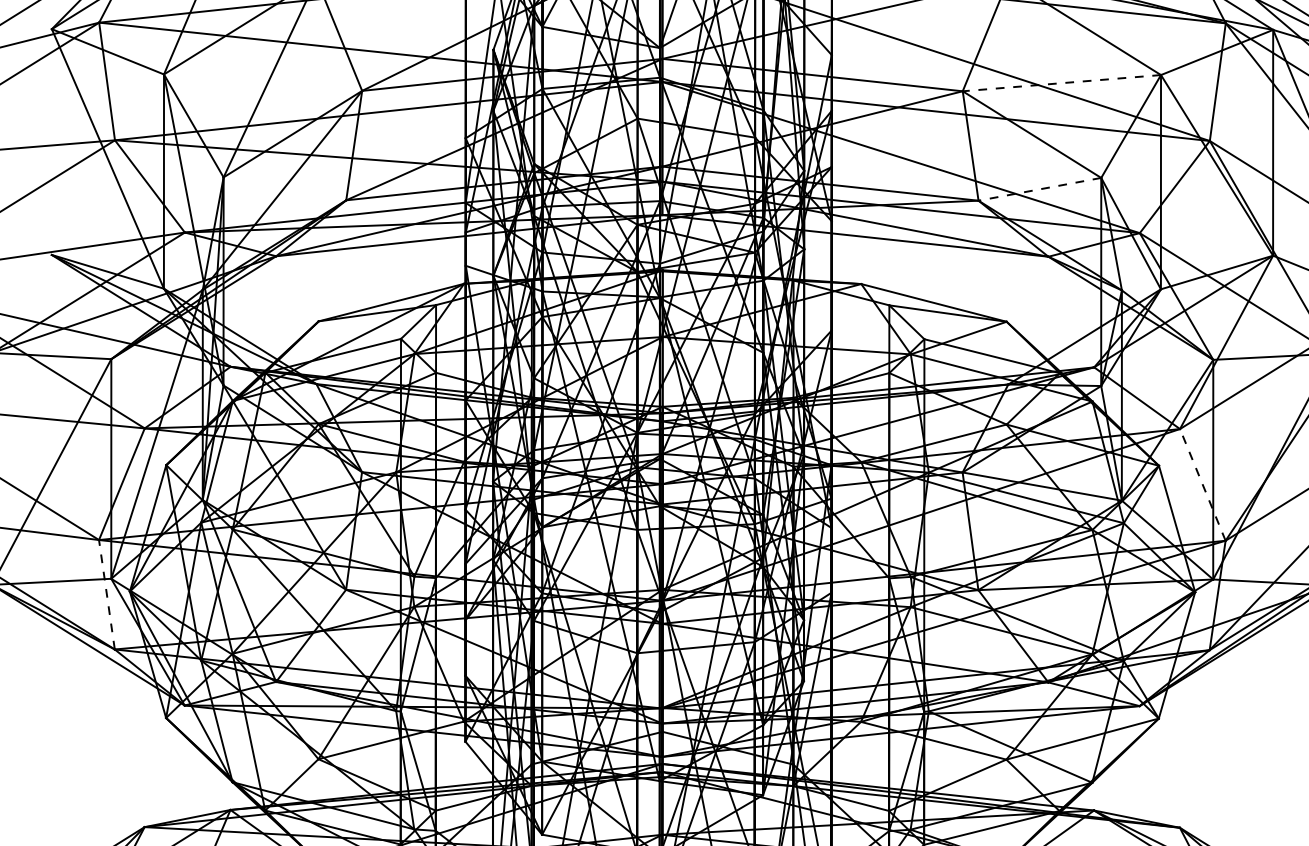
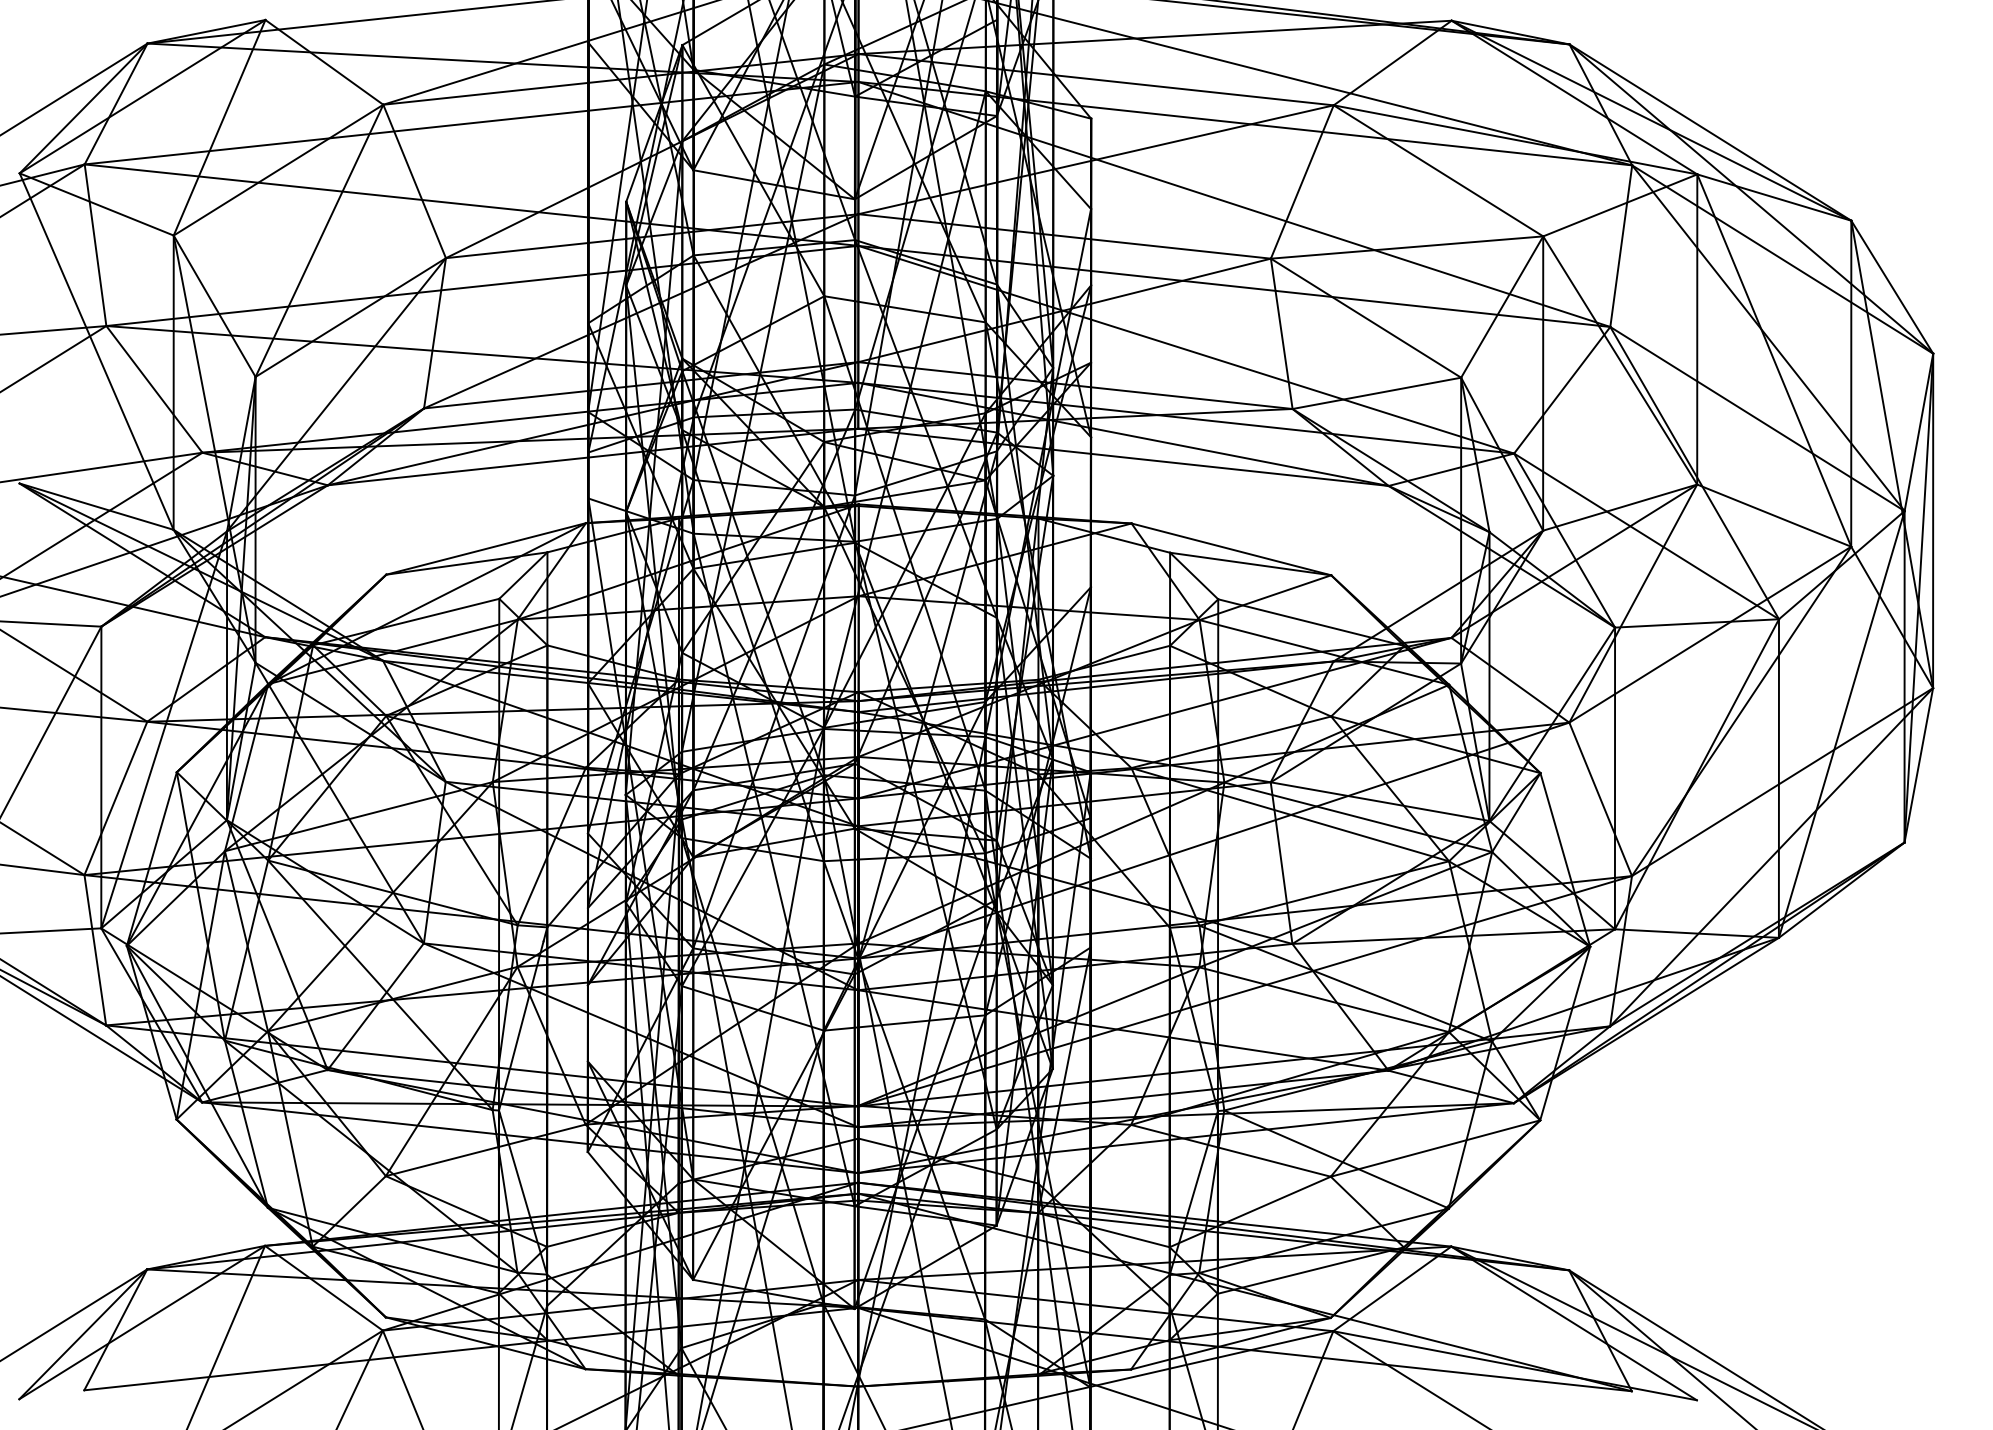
line: (1062, 83) -> (1407, 247), dashed -> solid
line: (1039, 189) -> (1376, 393), dashed -> solid
line: (1202, 485) -> (1600, 799), dashed -> solid
line: (107, 594) -> (95, 950), dashed -> solid

